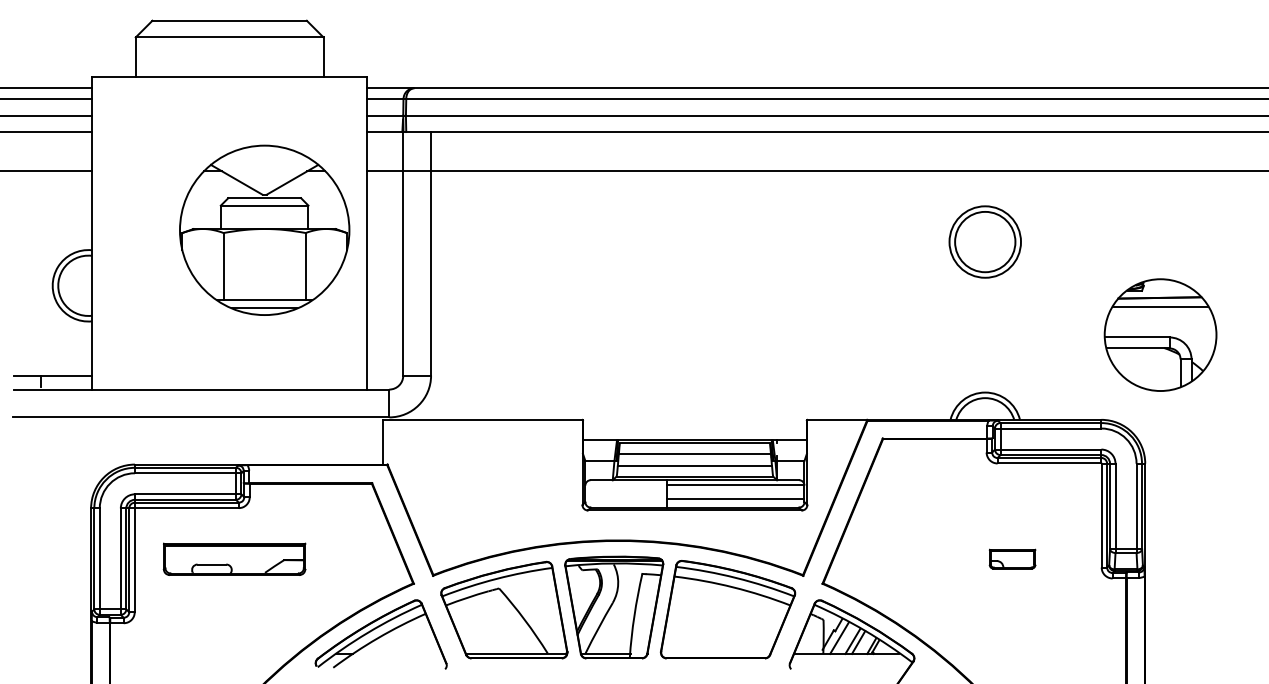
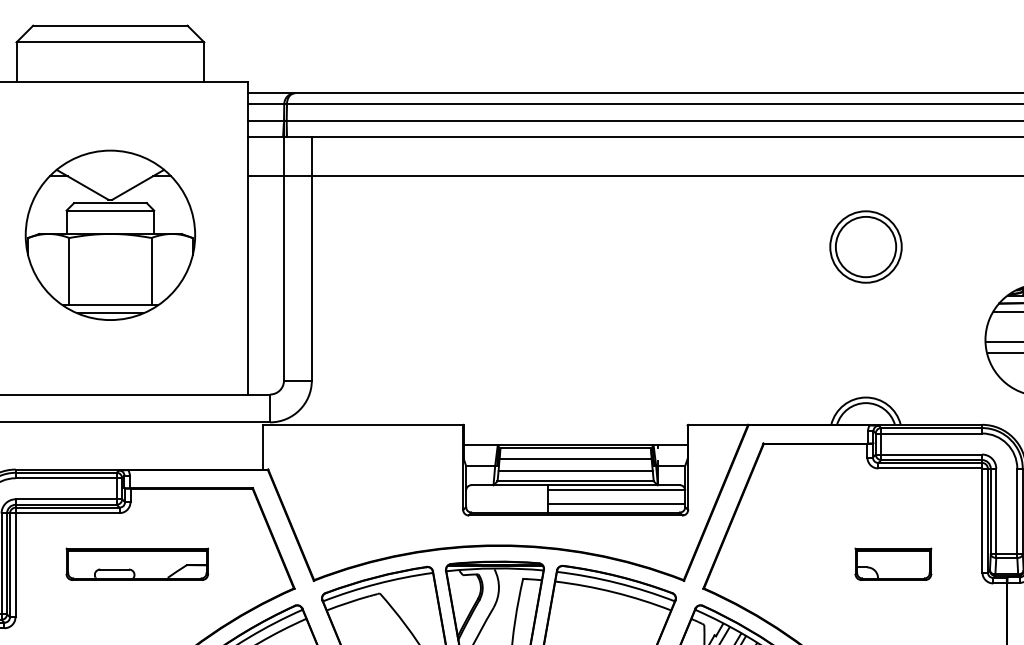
part: (264, 229) -> (110, 234), moved
part: (234, 558) -> (137, 563), moved
part: (1012, 558) -> (893, 563), size x1.67

